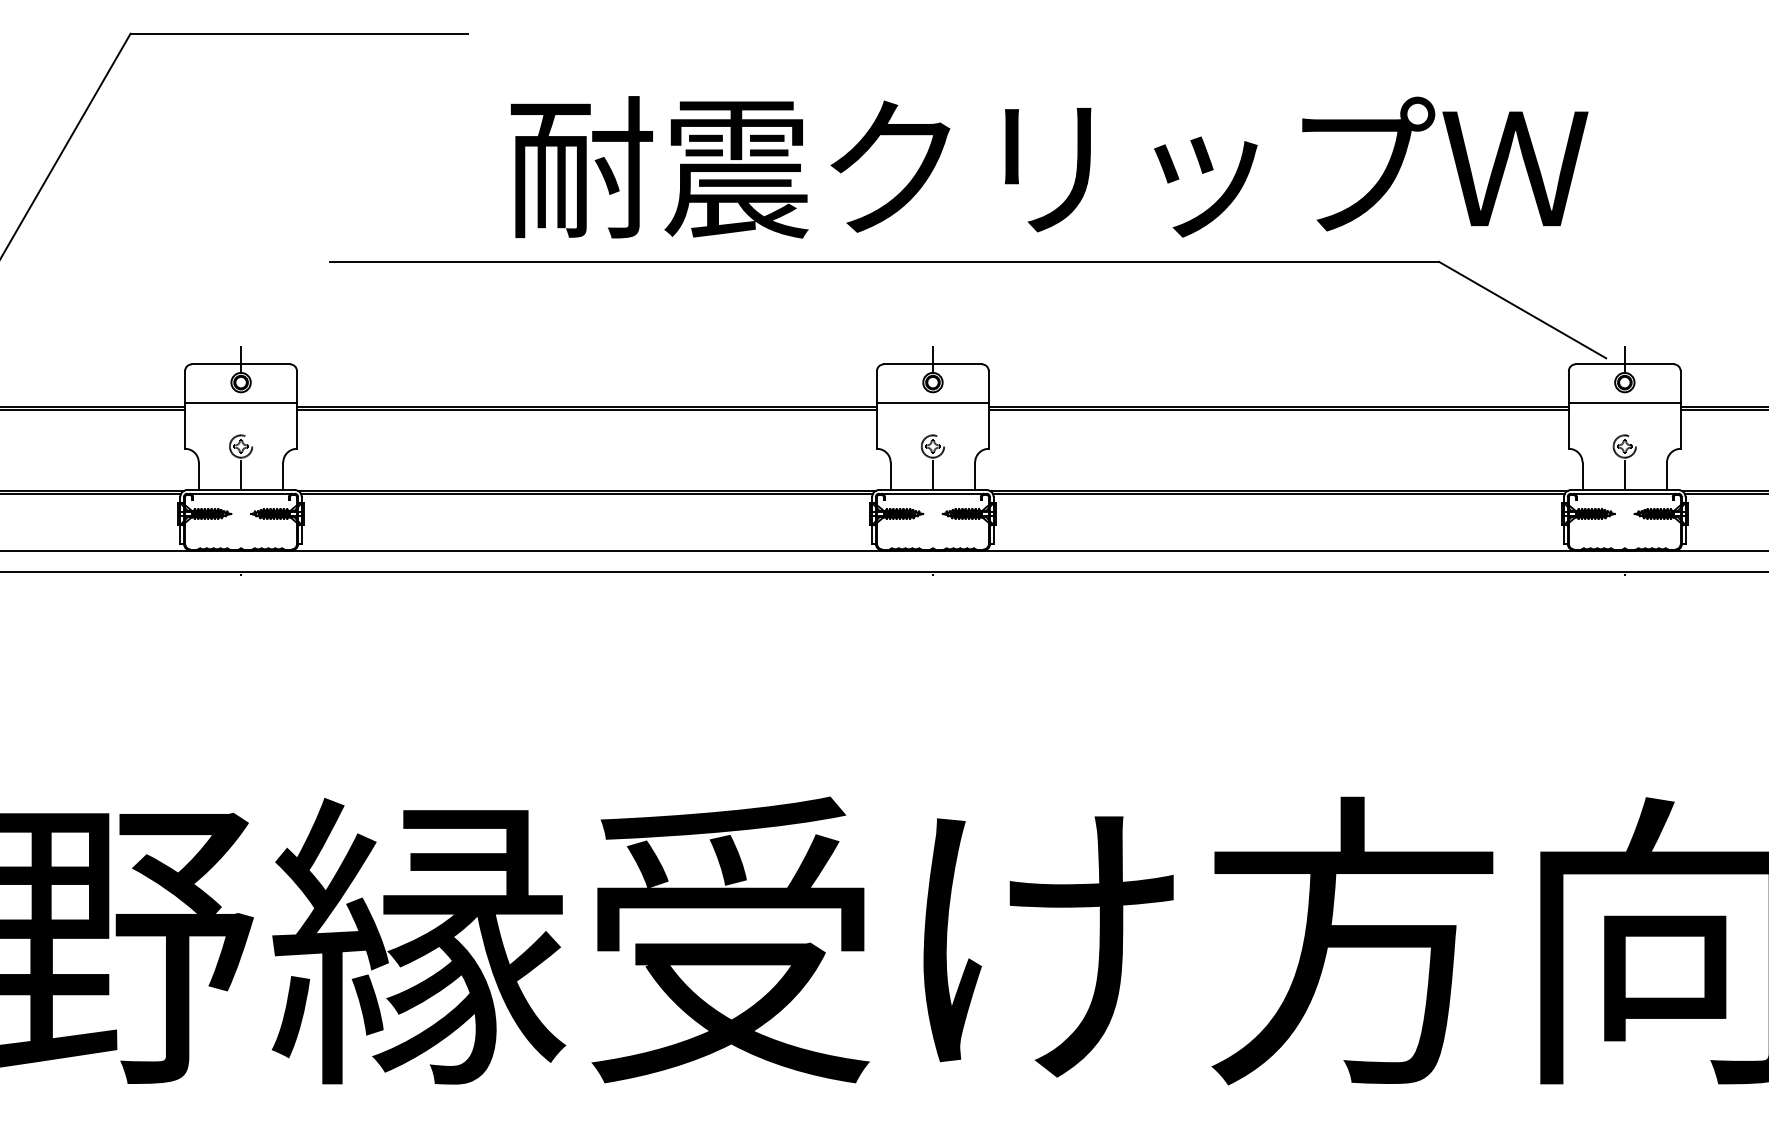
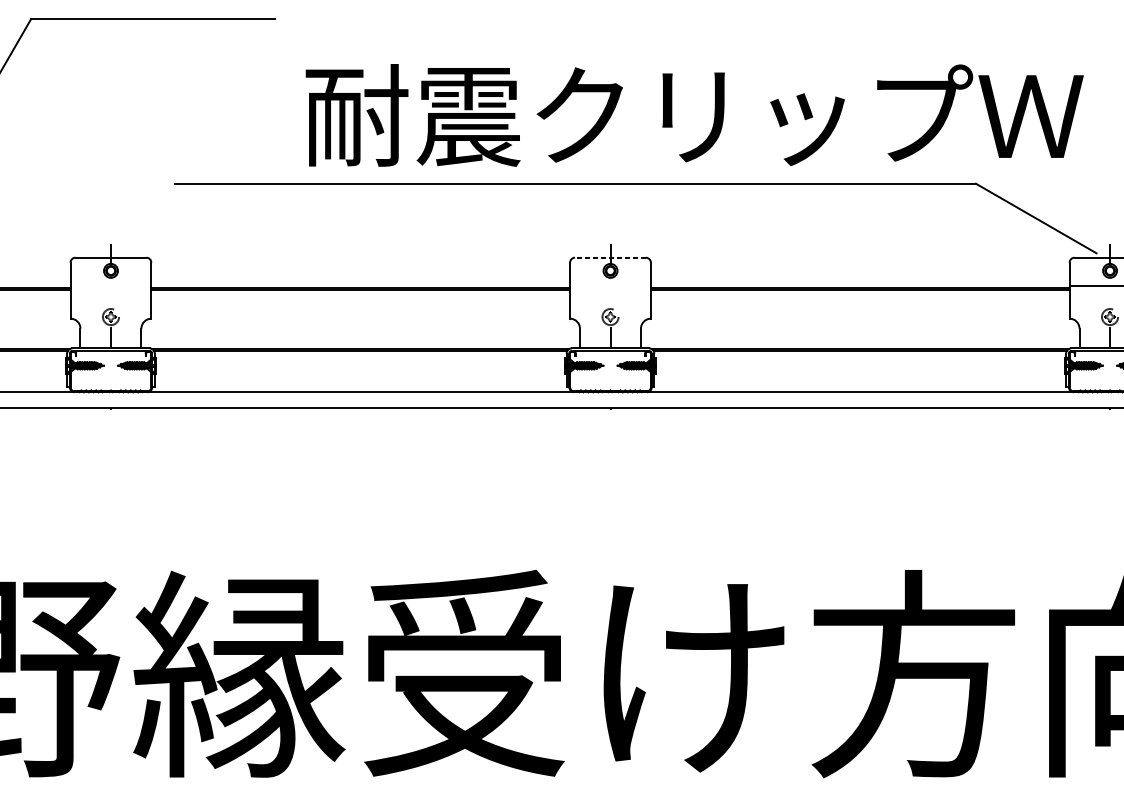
line: (932, 364) -> (610, 257), solid -> dashed
line: (240, 403) -> (110, 285), removed
line: (932, 403) -> (610, 285), removed

